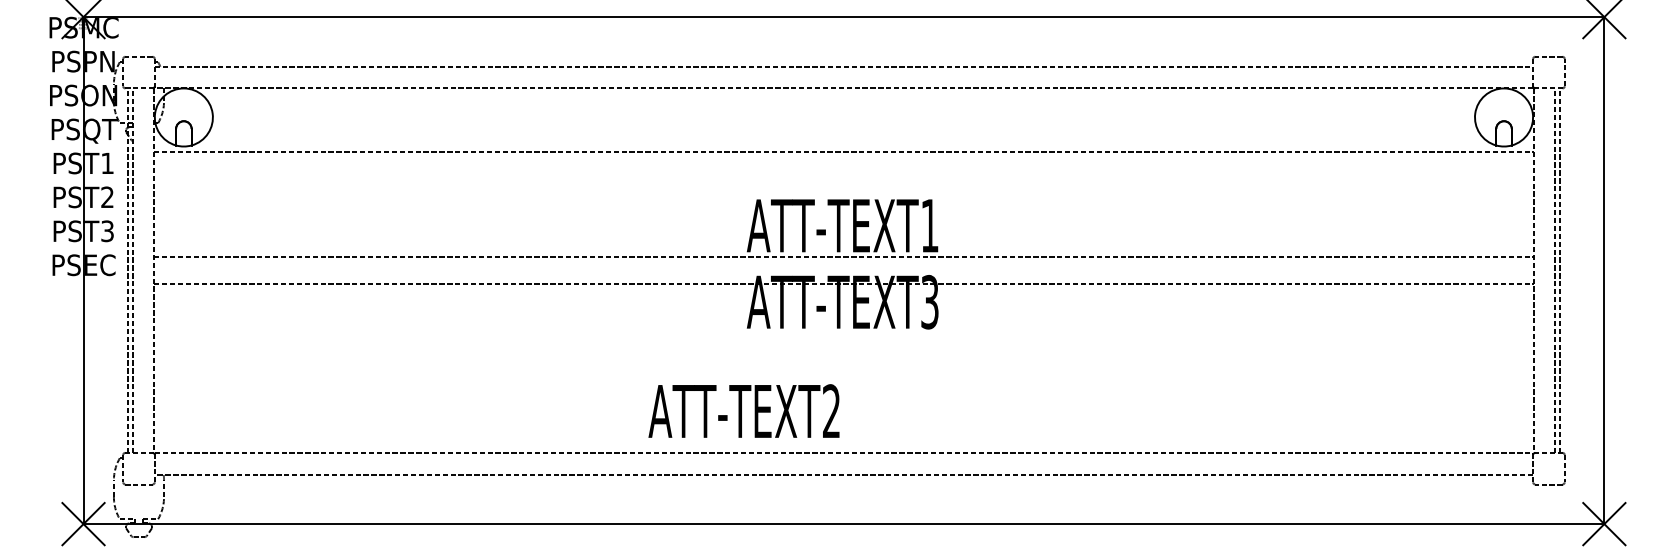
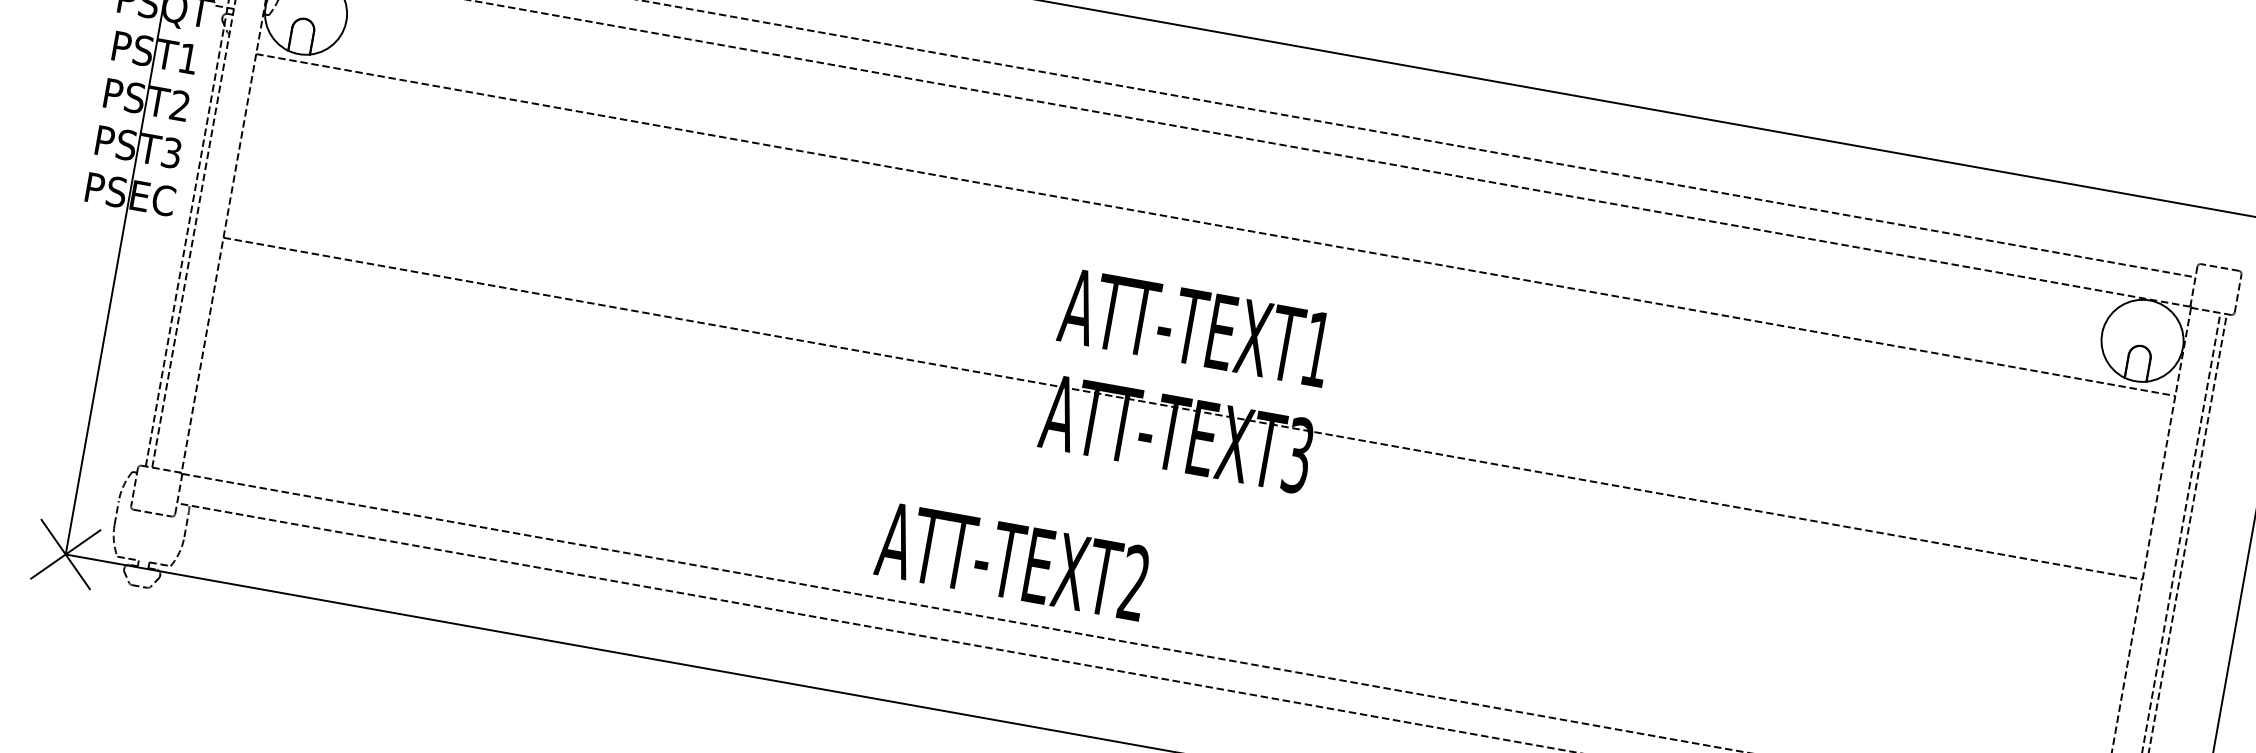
line: (843, 257) -> (1188, 371), removed

